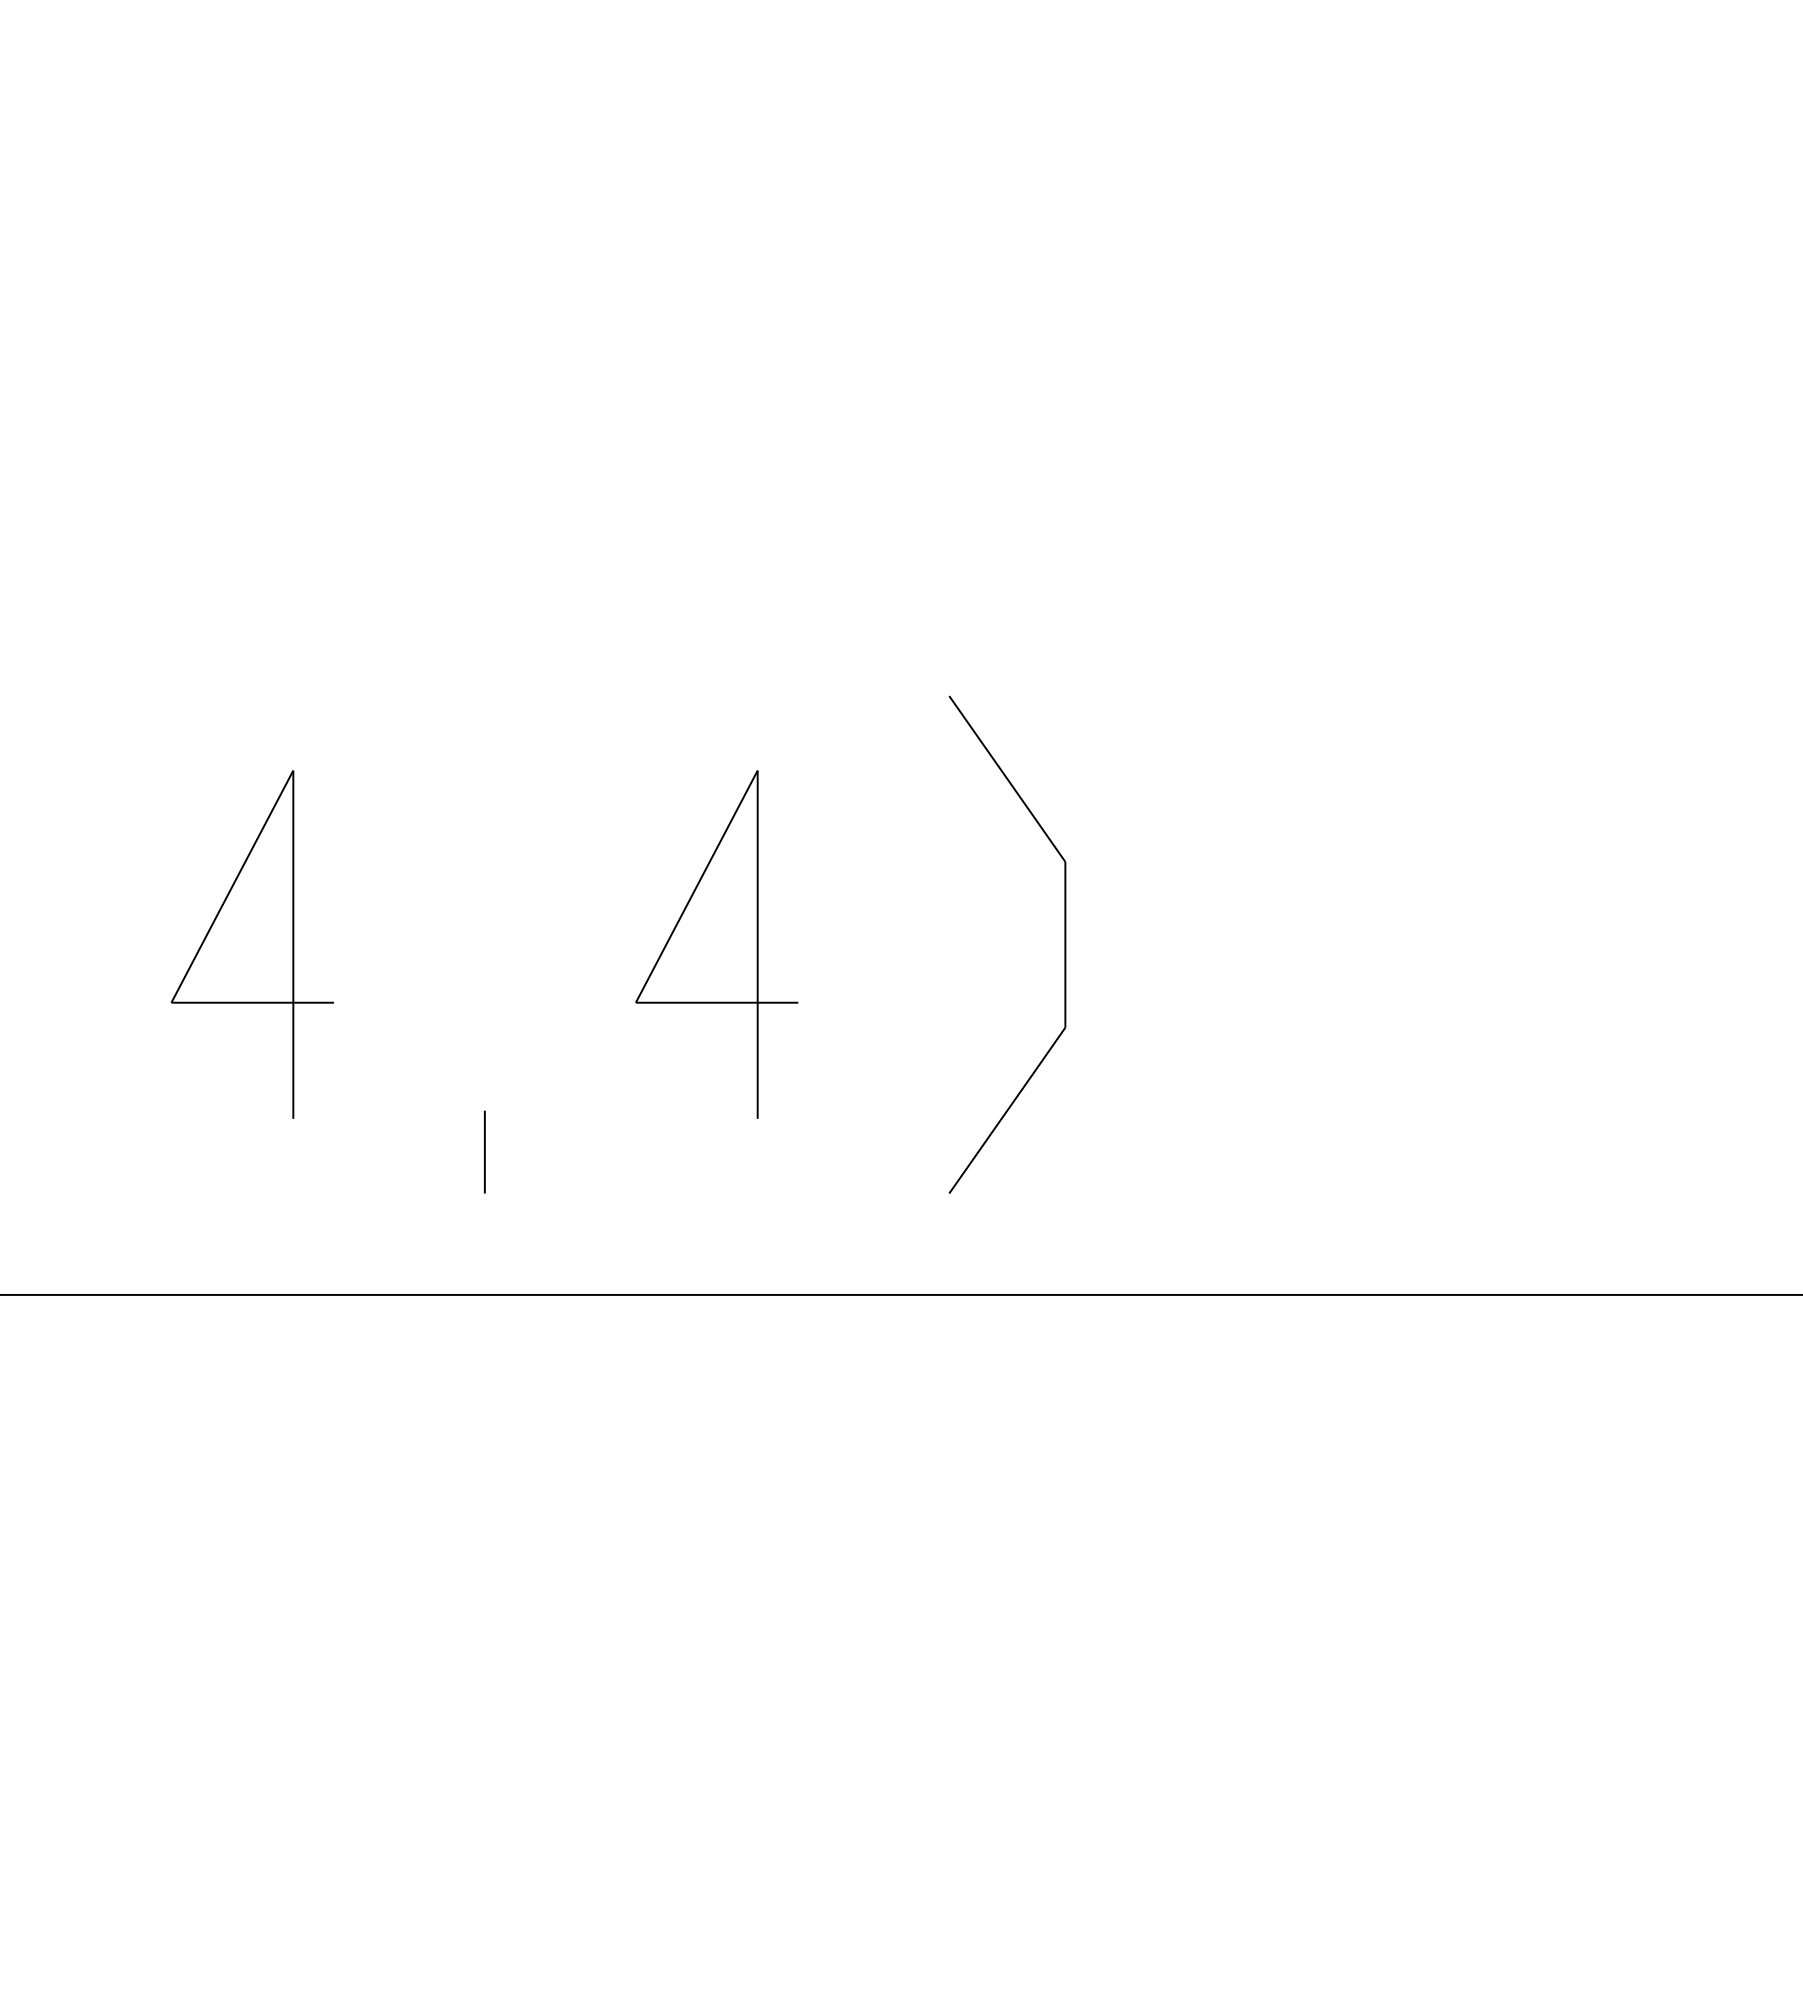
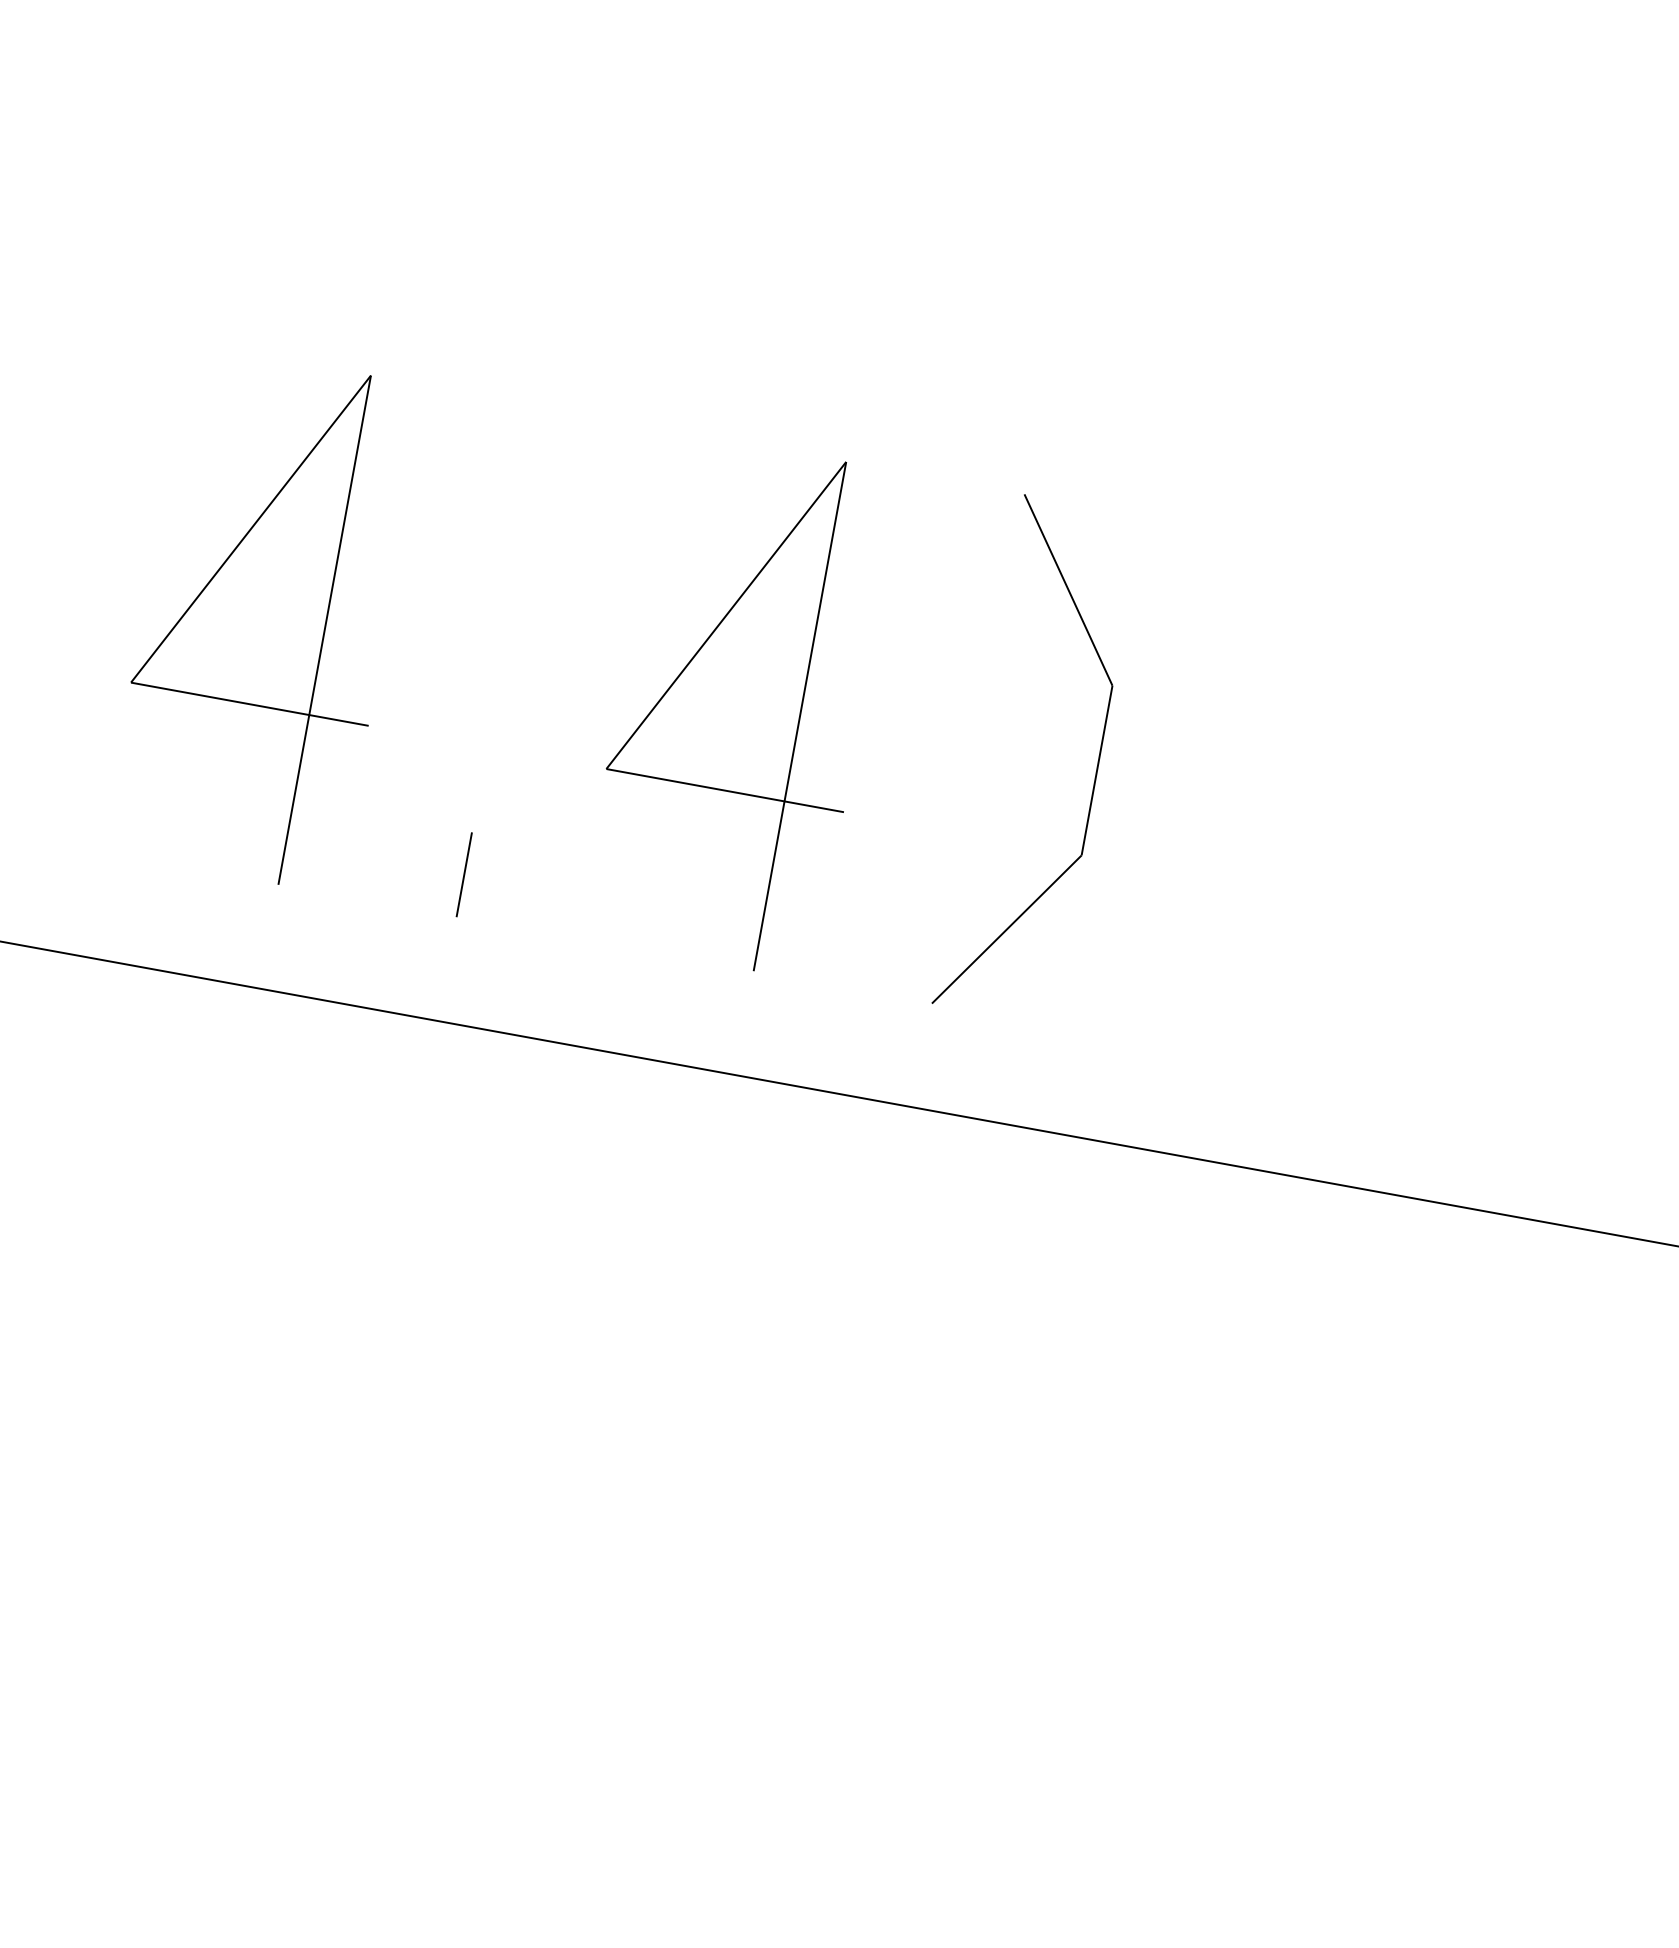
part: (252, 944) -> (265, 619), size x1.43
part: (716, 944) -> (740, 705), size x1.43

